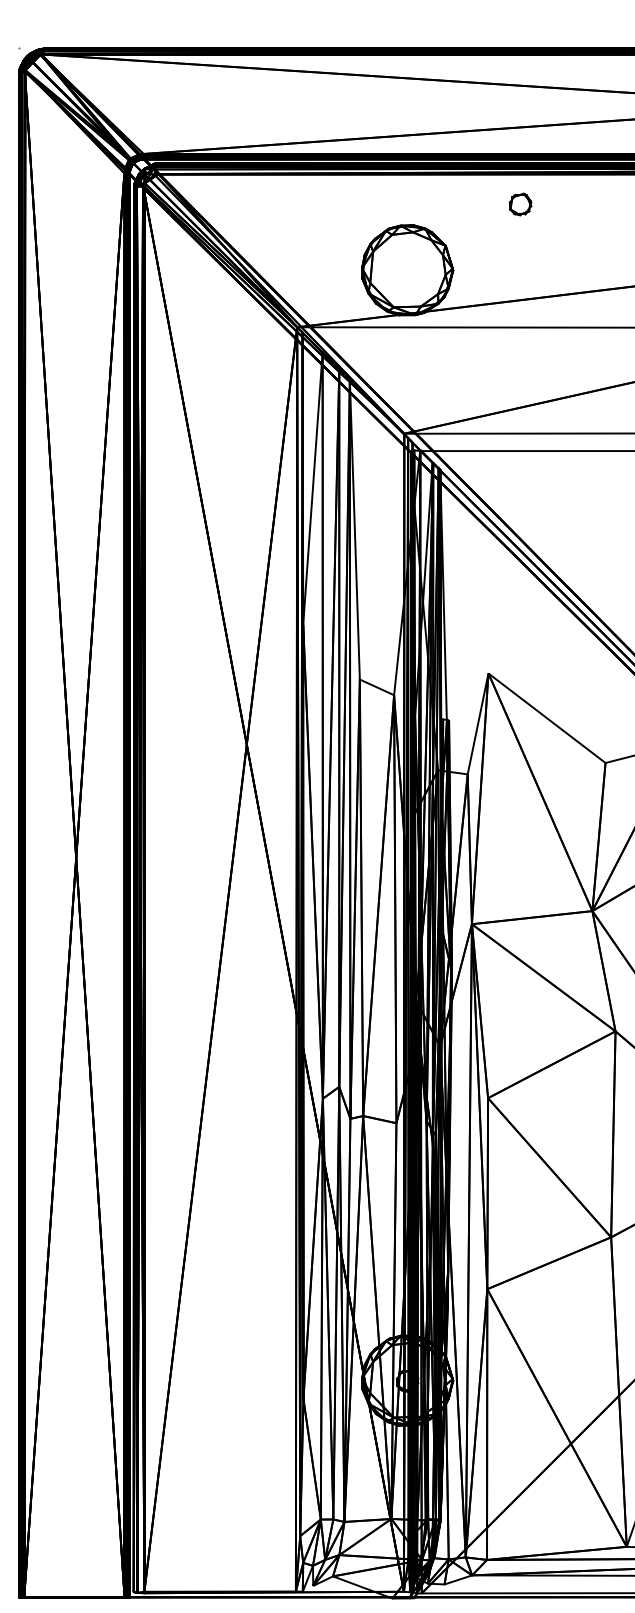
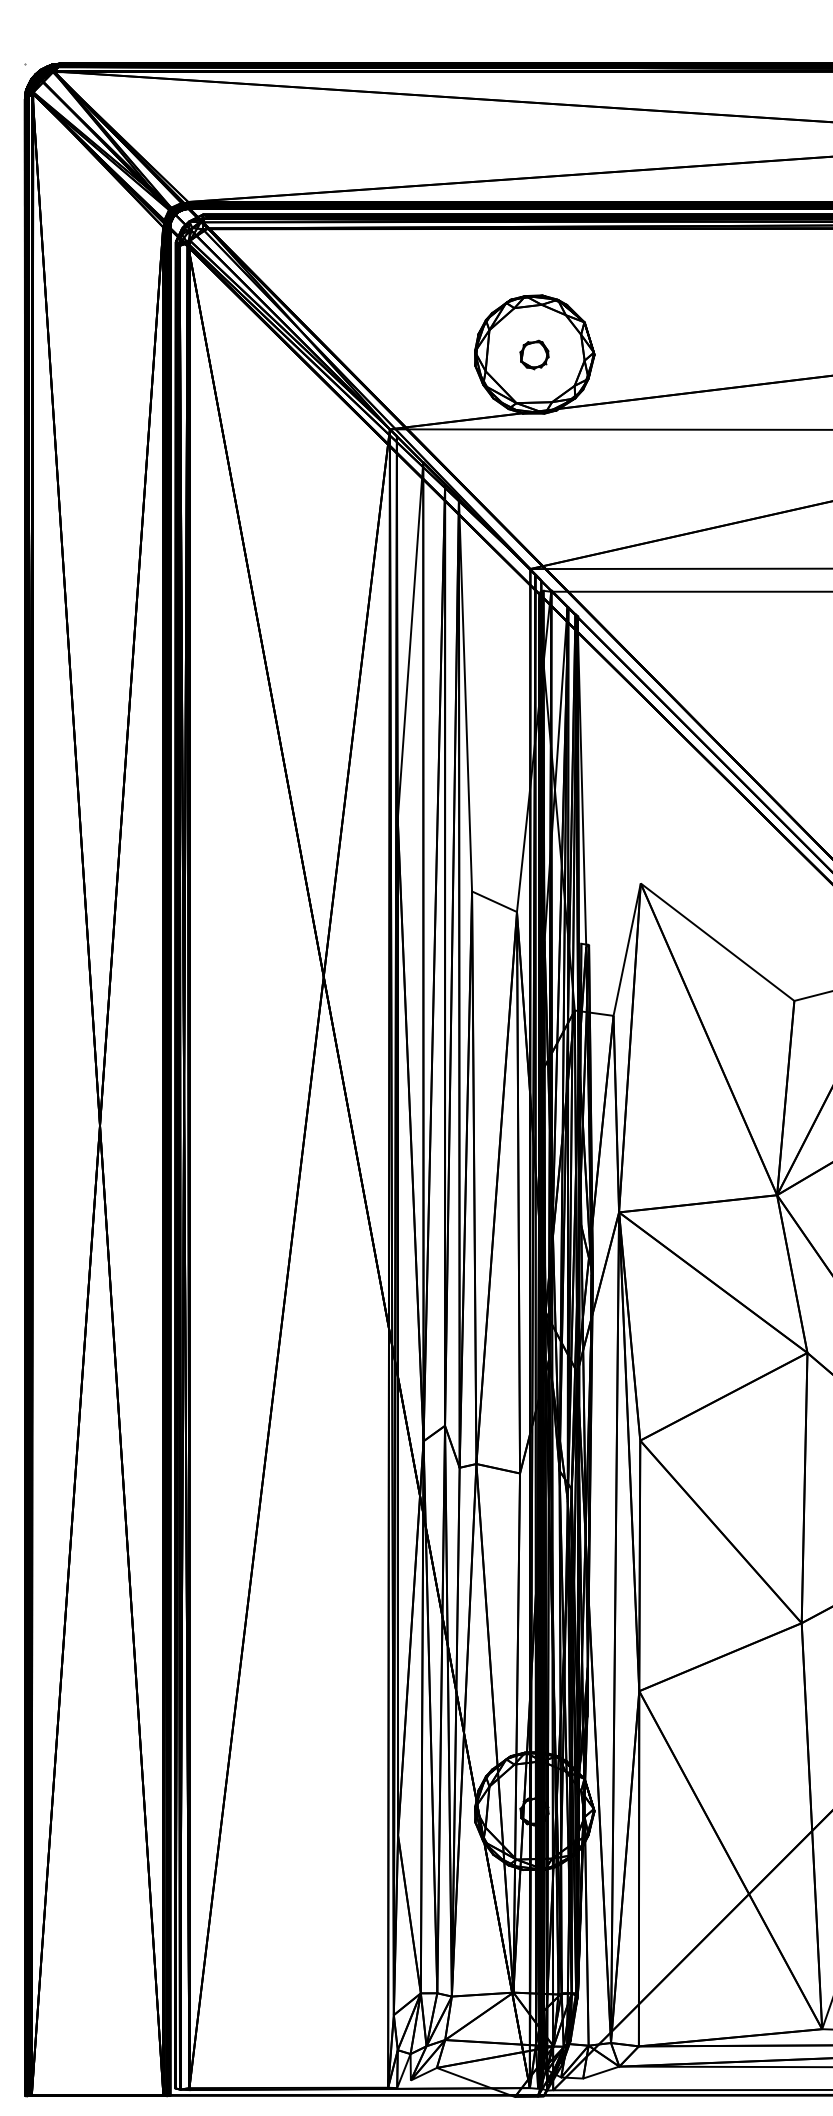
part: (520, 204) -> (534, 354), moved

